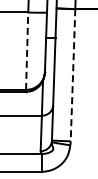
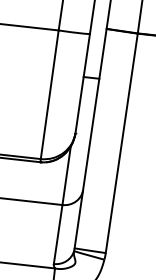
line: (27, 51) -> (50, 95), dashed -> solid
line: (73, 75) -> (122, 143), dashed -> solid

